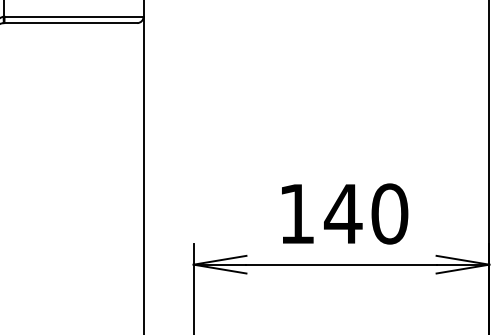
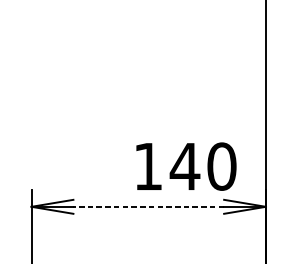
text: (345, 213) -> (186, 166), moved
line: (341, 264) -> (148, 206), solid -> dashed

